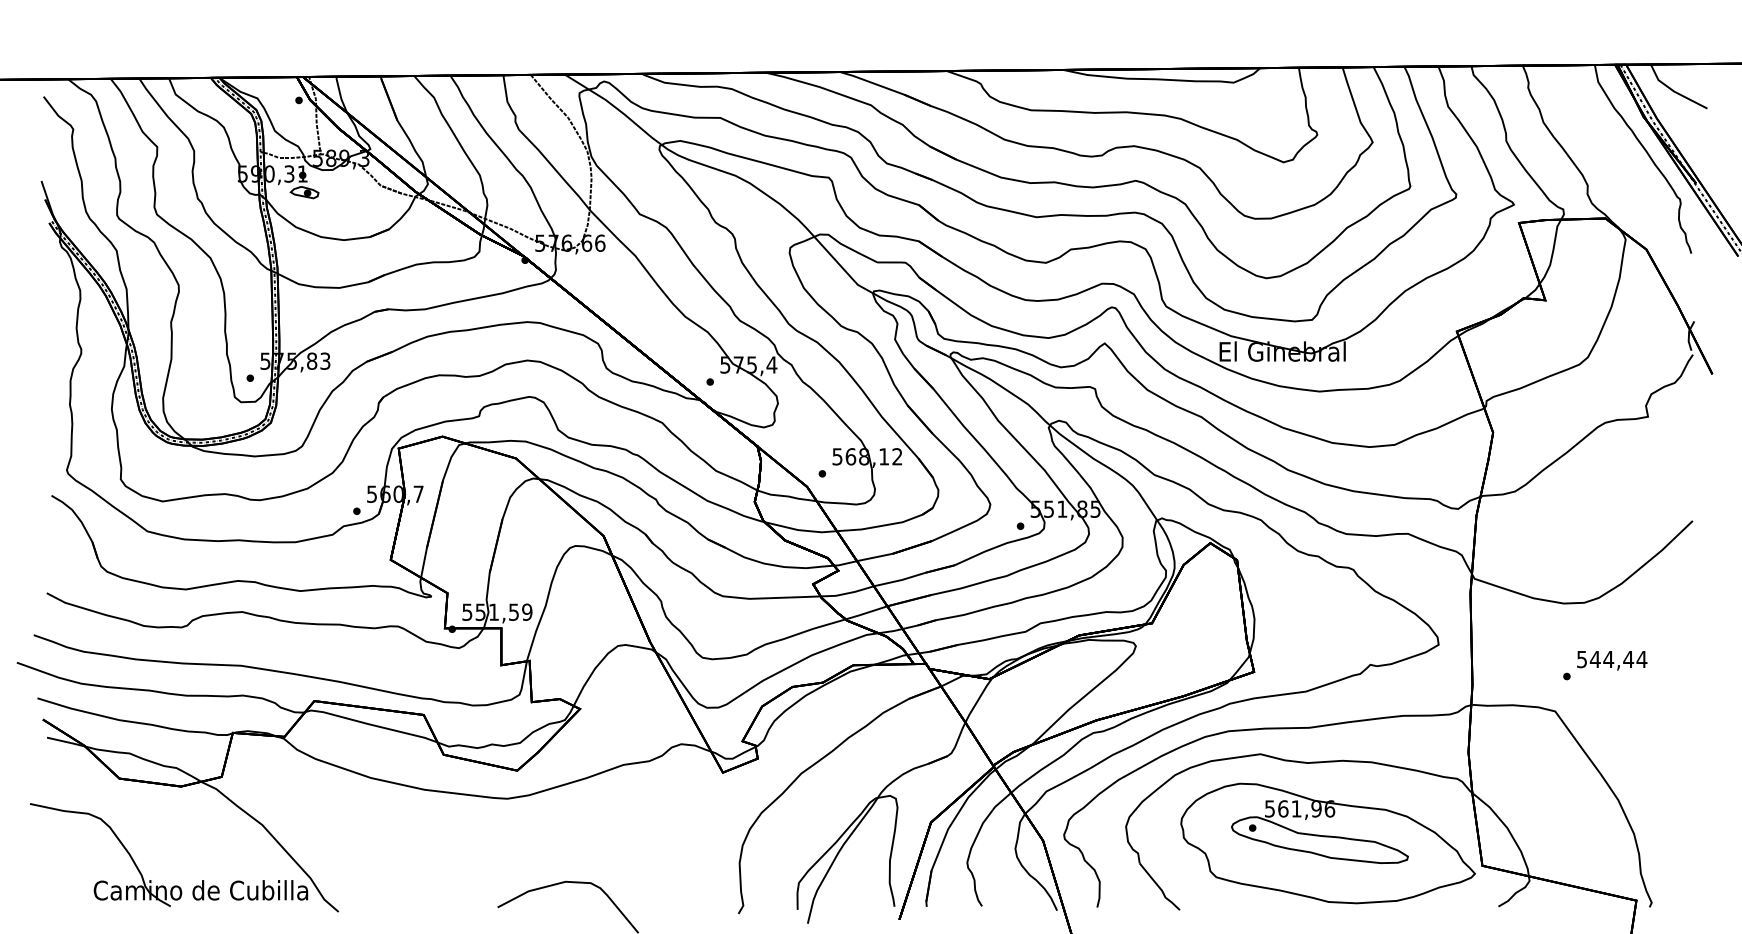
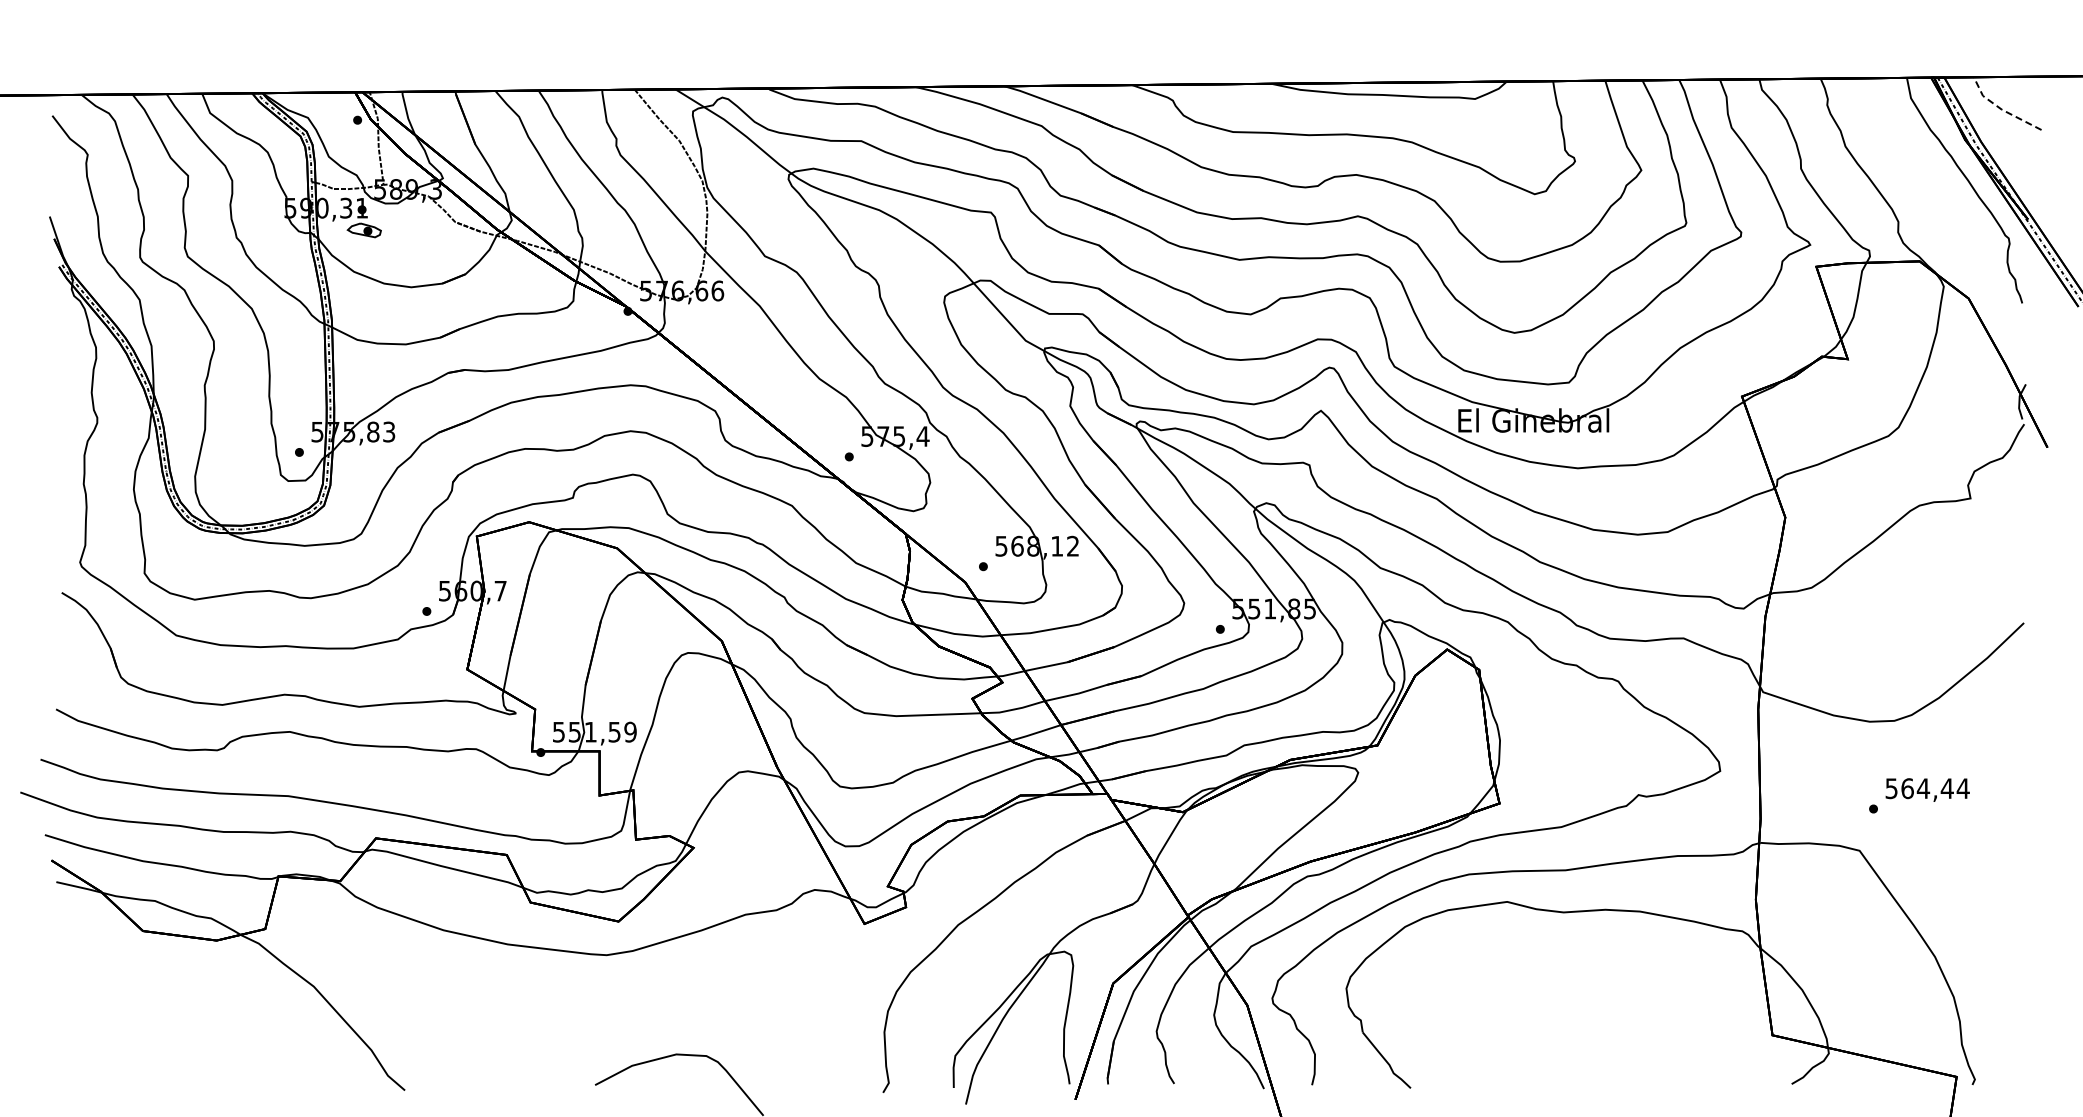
line: (1673, 91) -> (2001, 109), solid -> dashed
text: (1595, 659) -> (1907, 788), 544,44 -> 564,44
part: (1327, 843) -> (1587, 1008), removed
part: (151, 880) -> (181, 1052), removed

